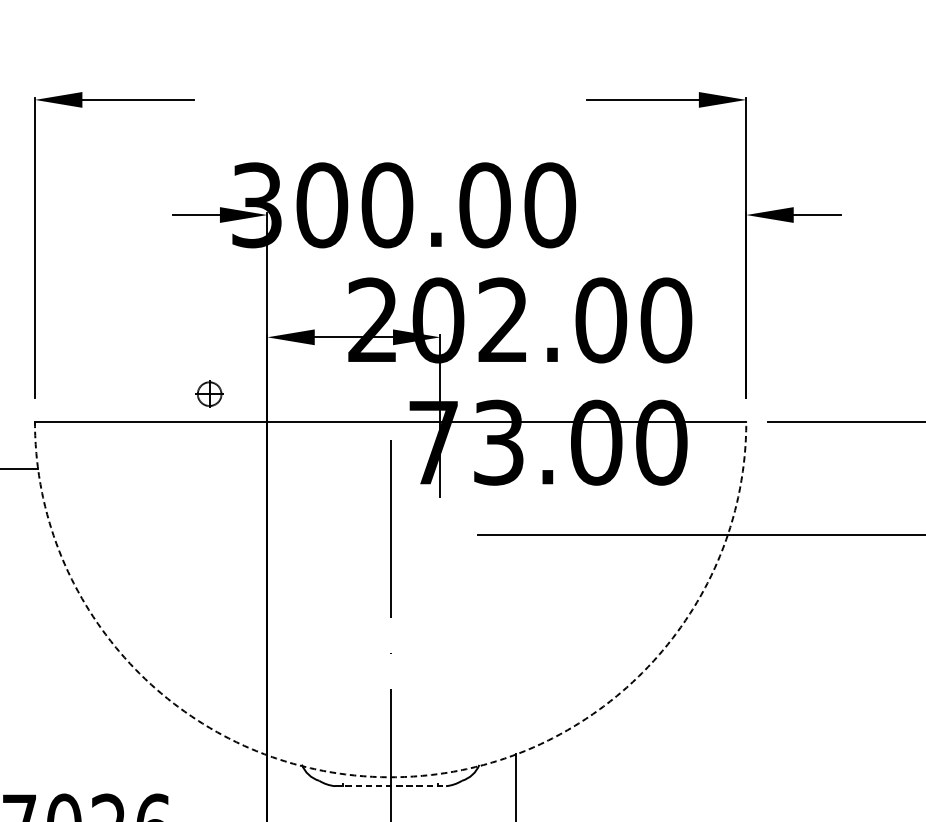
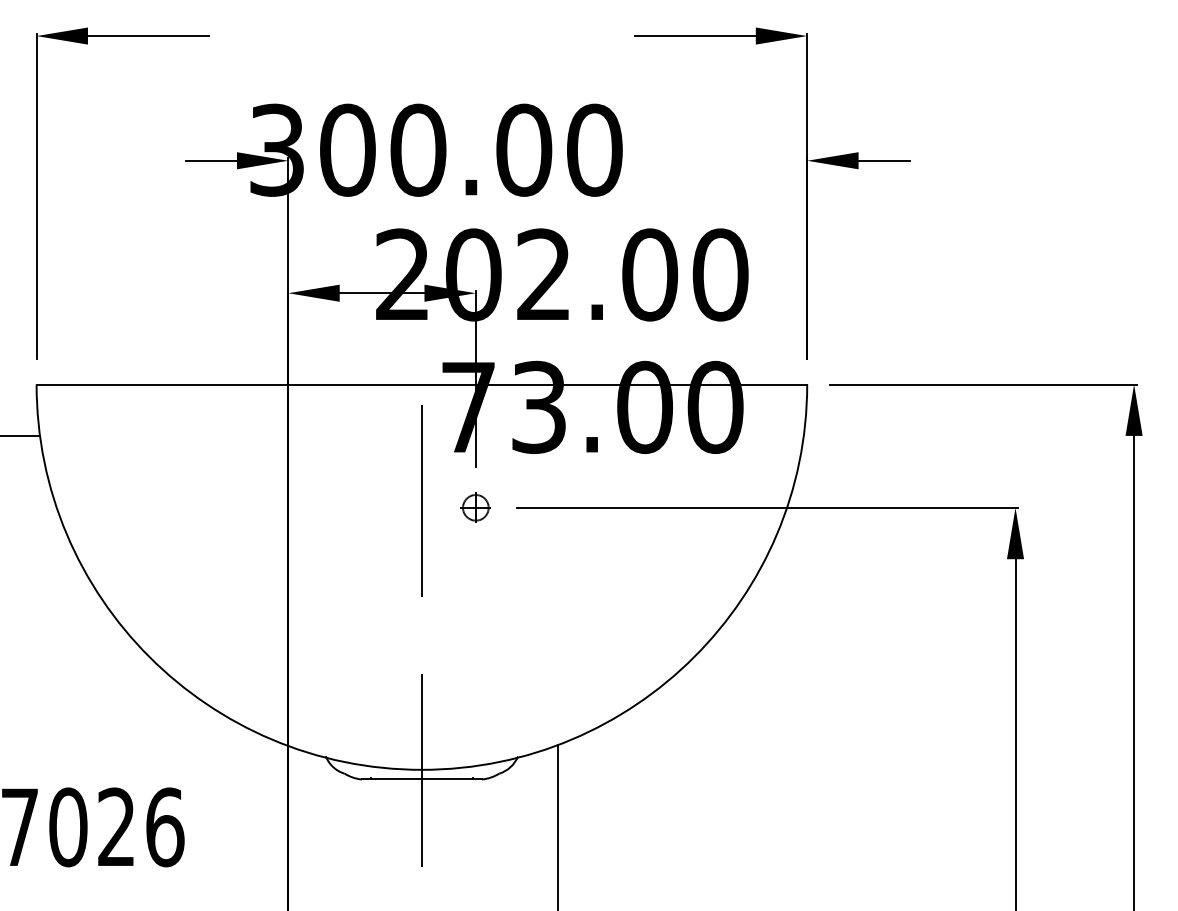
part: (209, 393) -> (475, 507), moved
arc: (390, 776) -> (421, 769), dashed -> solid
line: (391, 786) -> (422, 779), dashed -> solid

